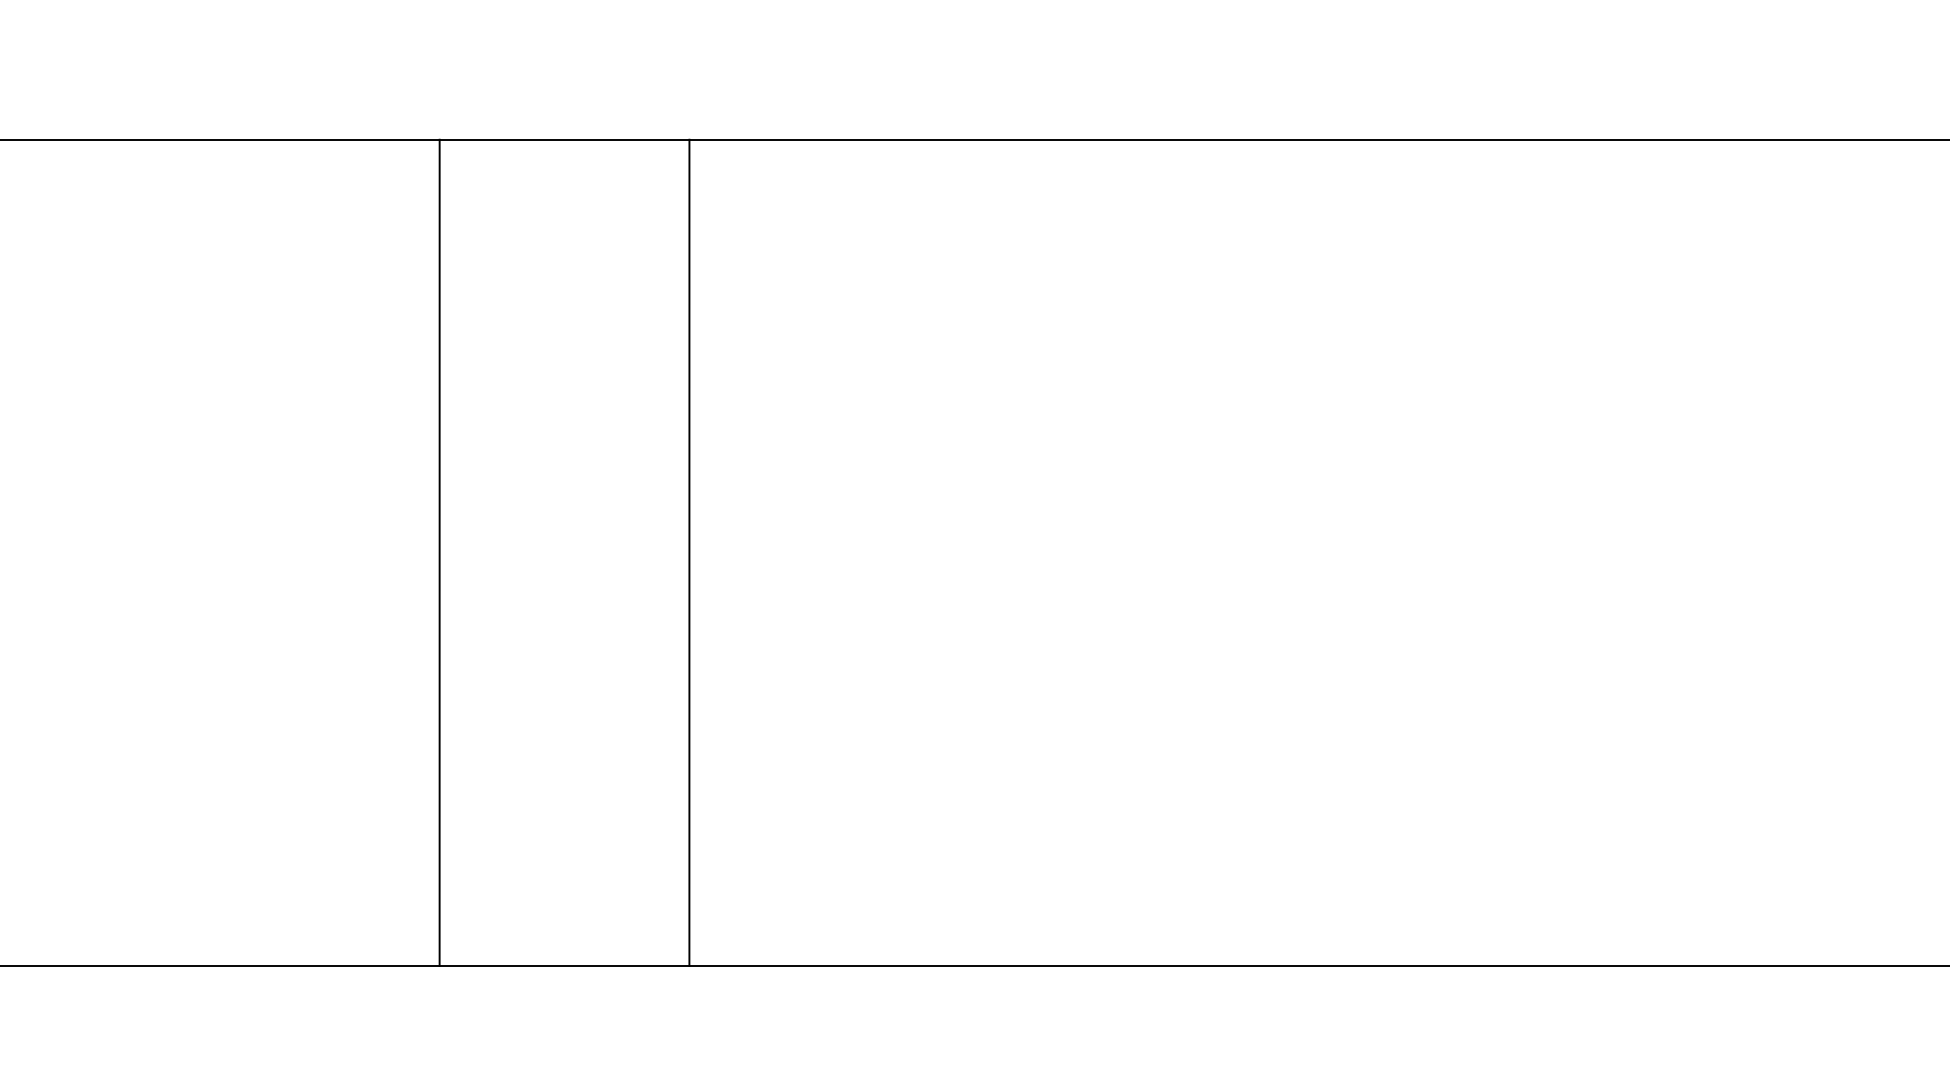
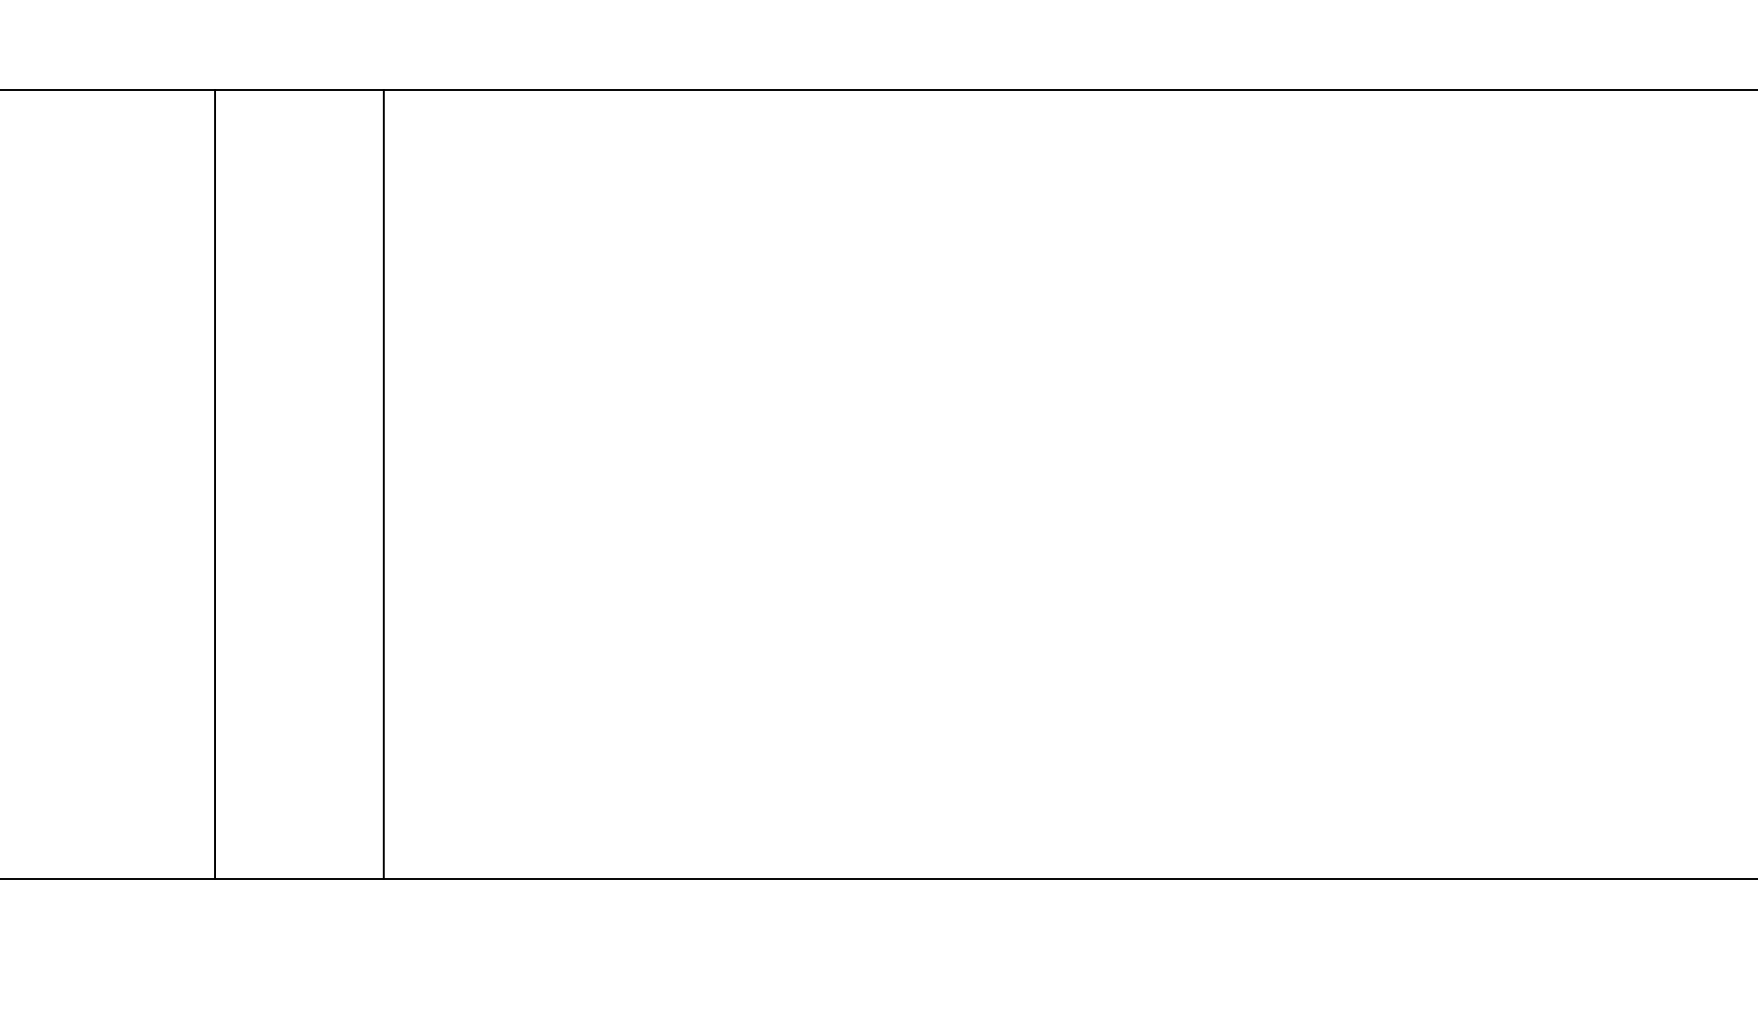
line: (439, 552) -> (214, 484), moved
line: (689, 552) -> (383, 484), moved

